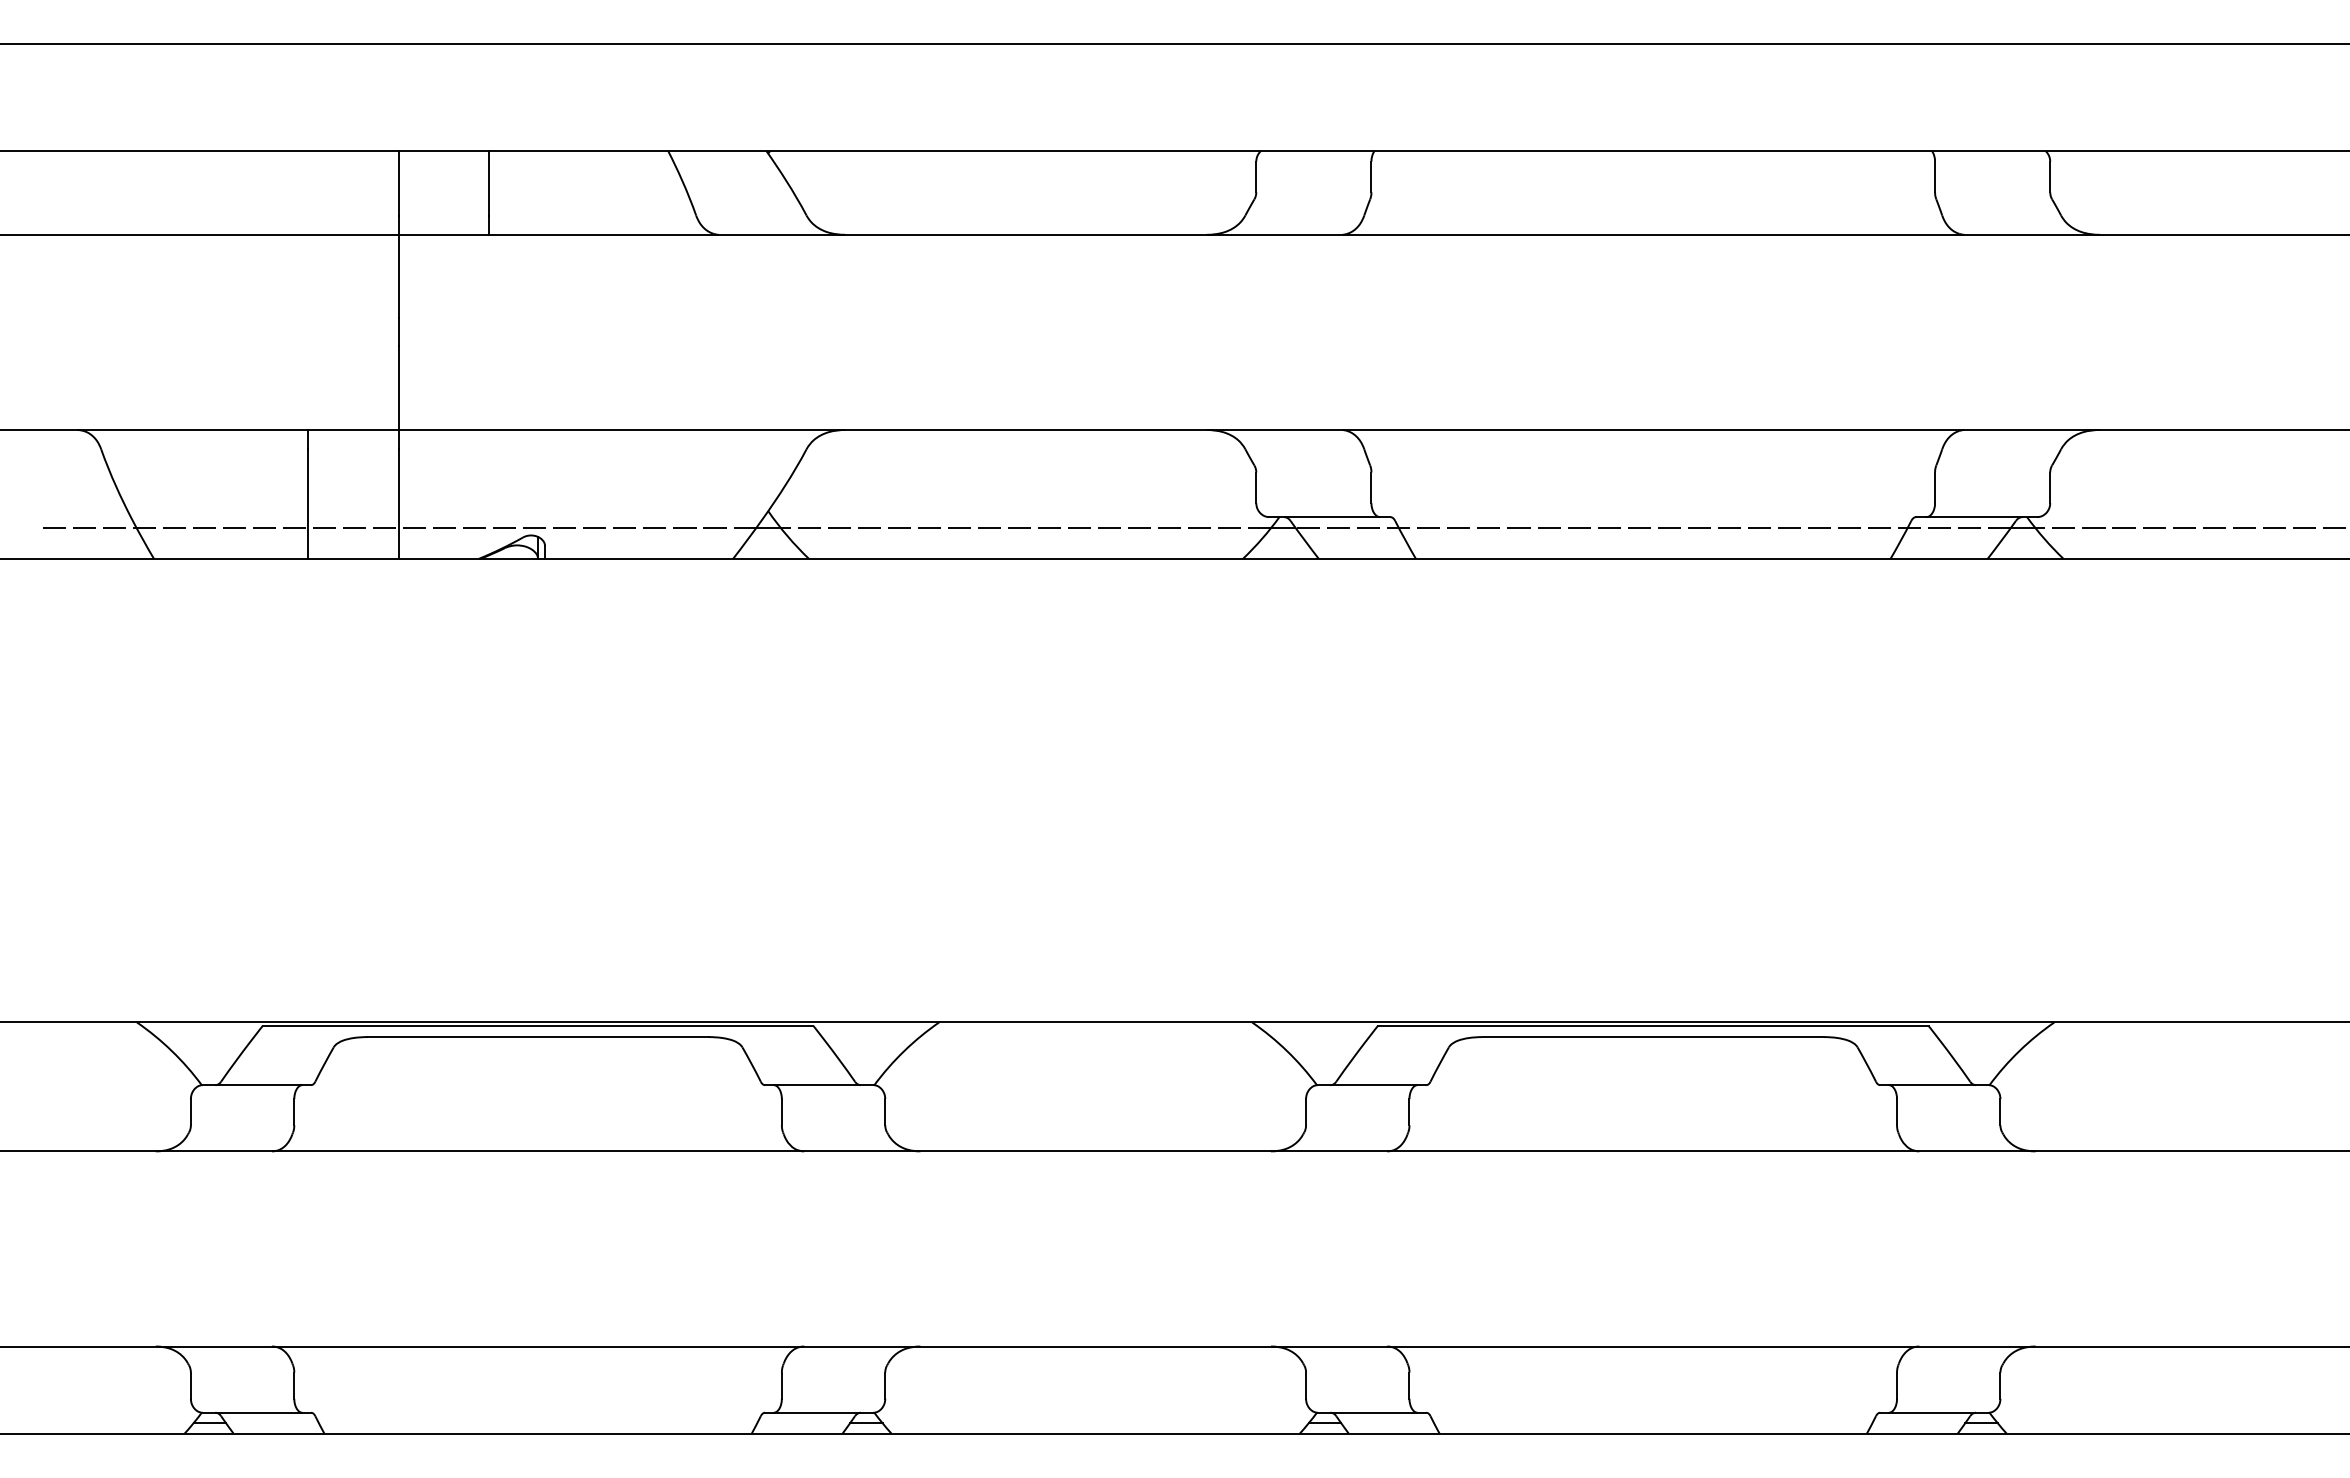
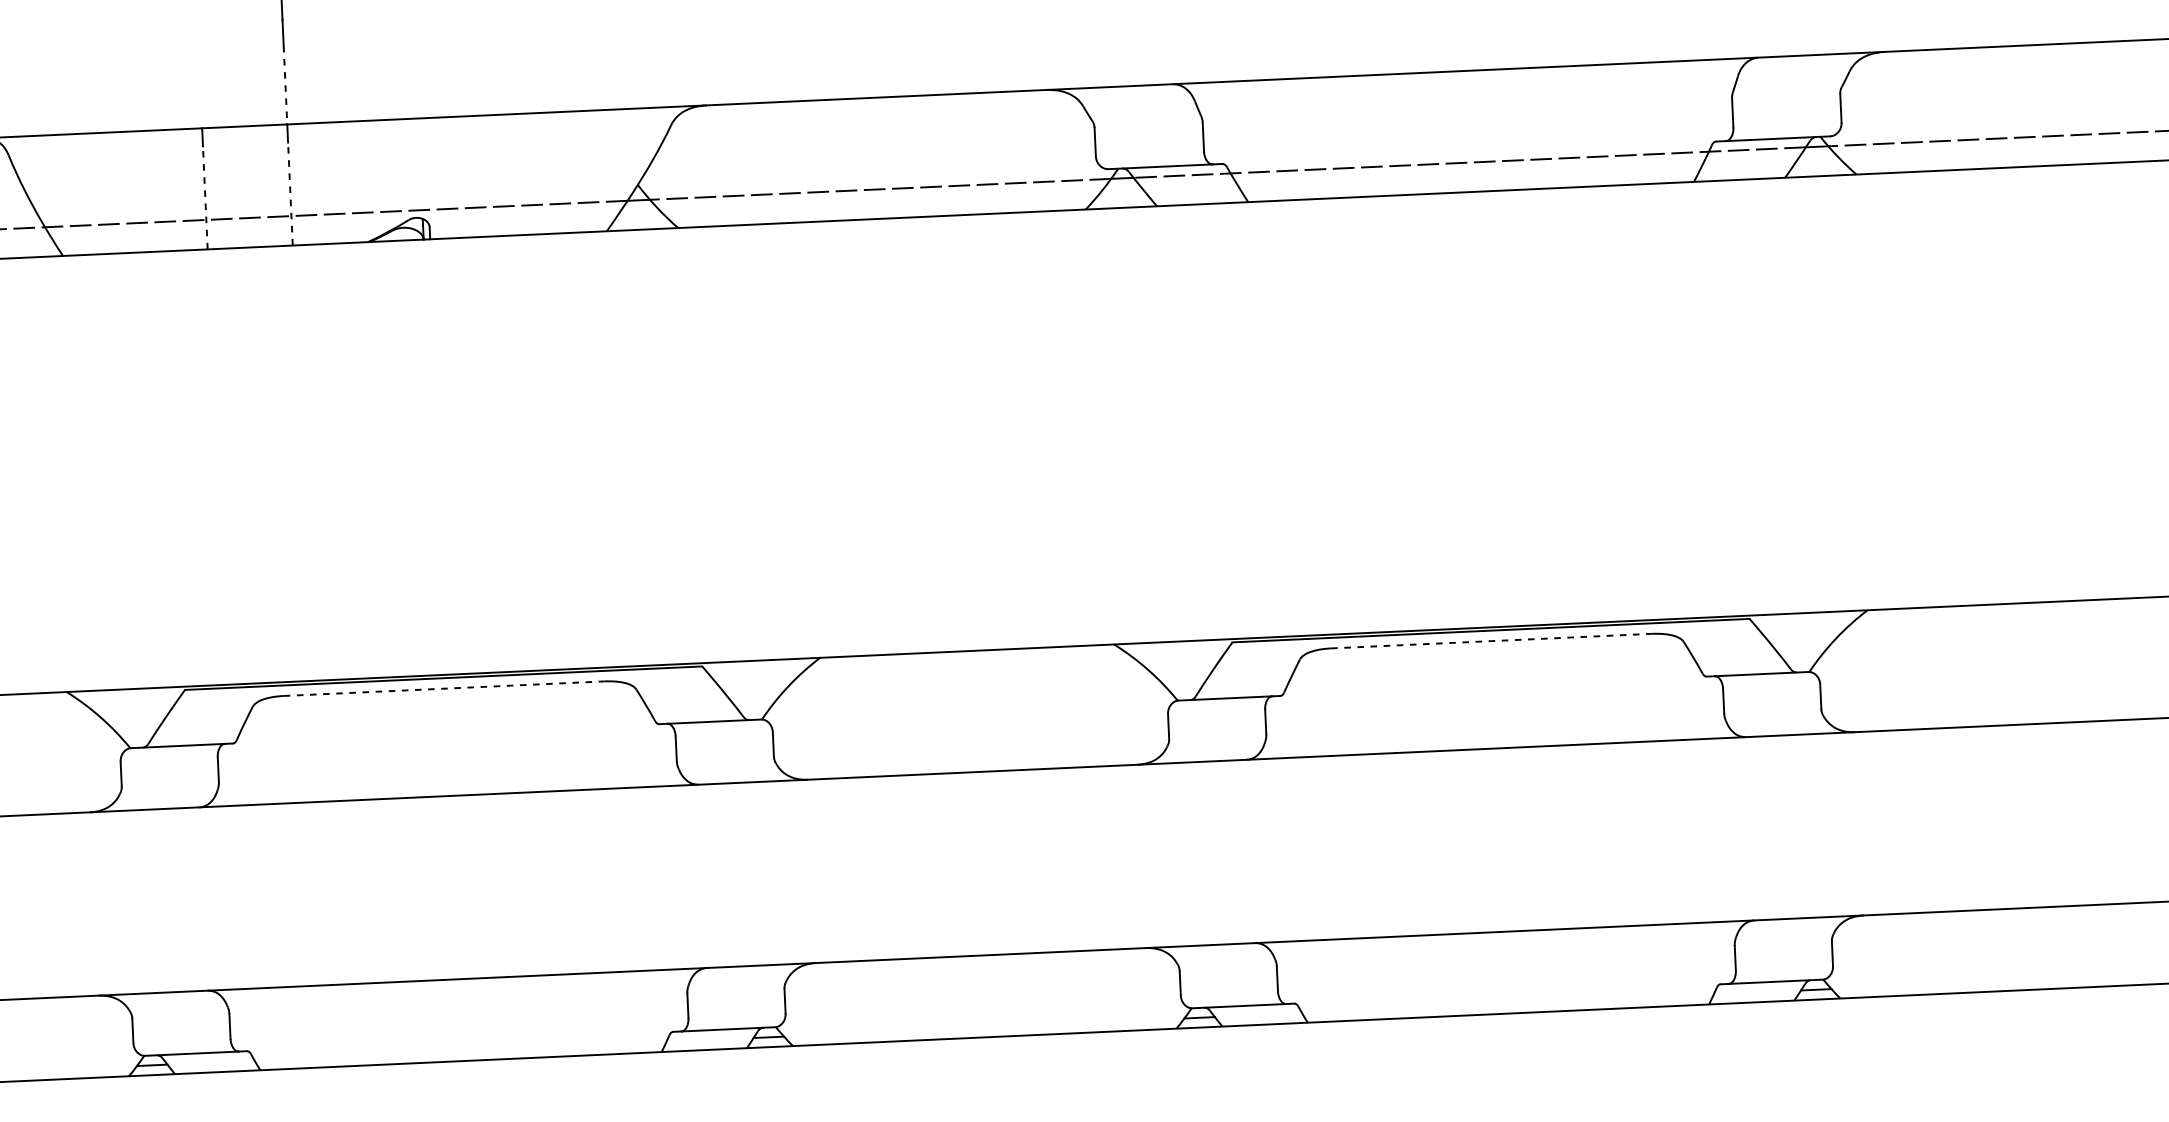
line: (398, 388) -> (285, 85), solid -> dashed
line: (308, 504) -> (205, 198), solid -> dashed
line: (398, 504) -> (290, 194), solid -> dashed
line: (538, 1037) -> (444, 689), solid -> dashed
line: (1653, 1037) -> (1491, 641), solid -> dashed

